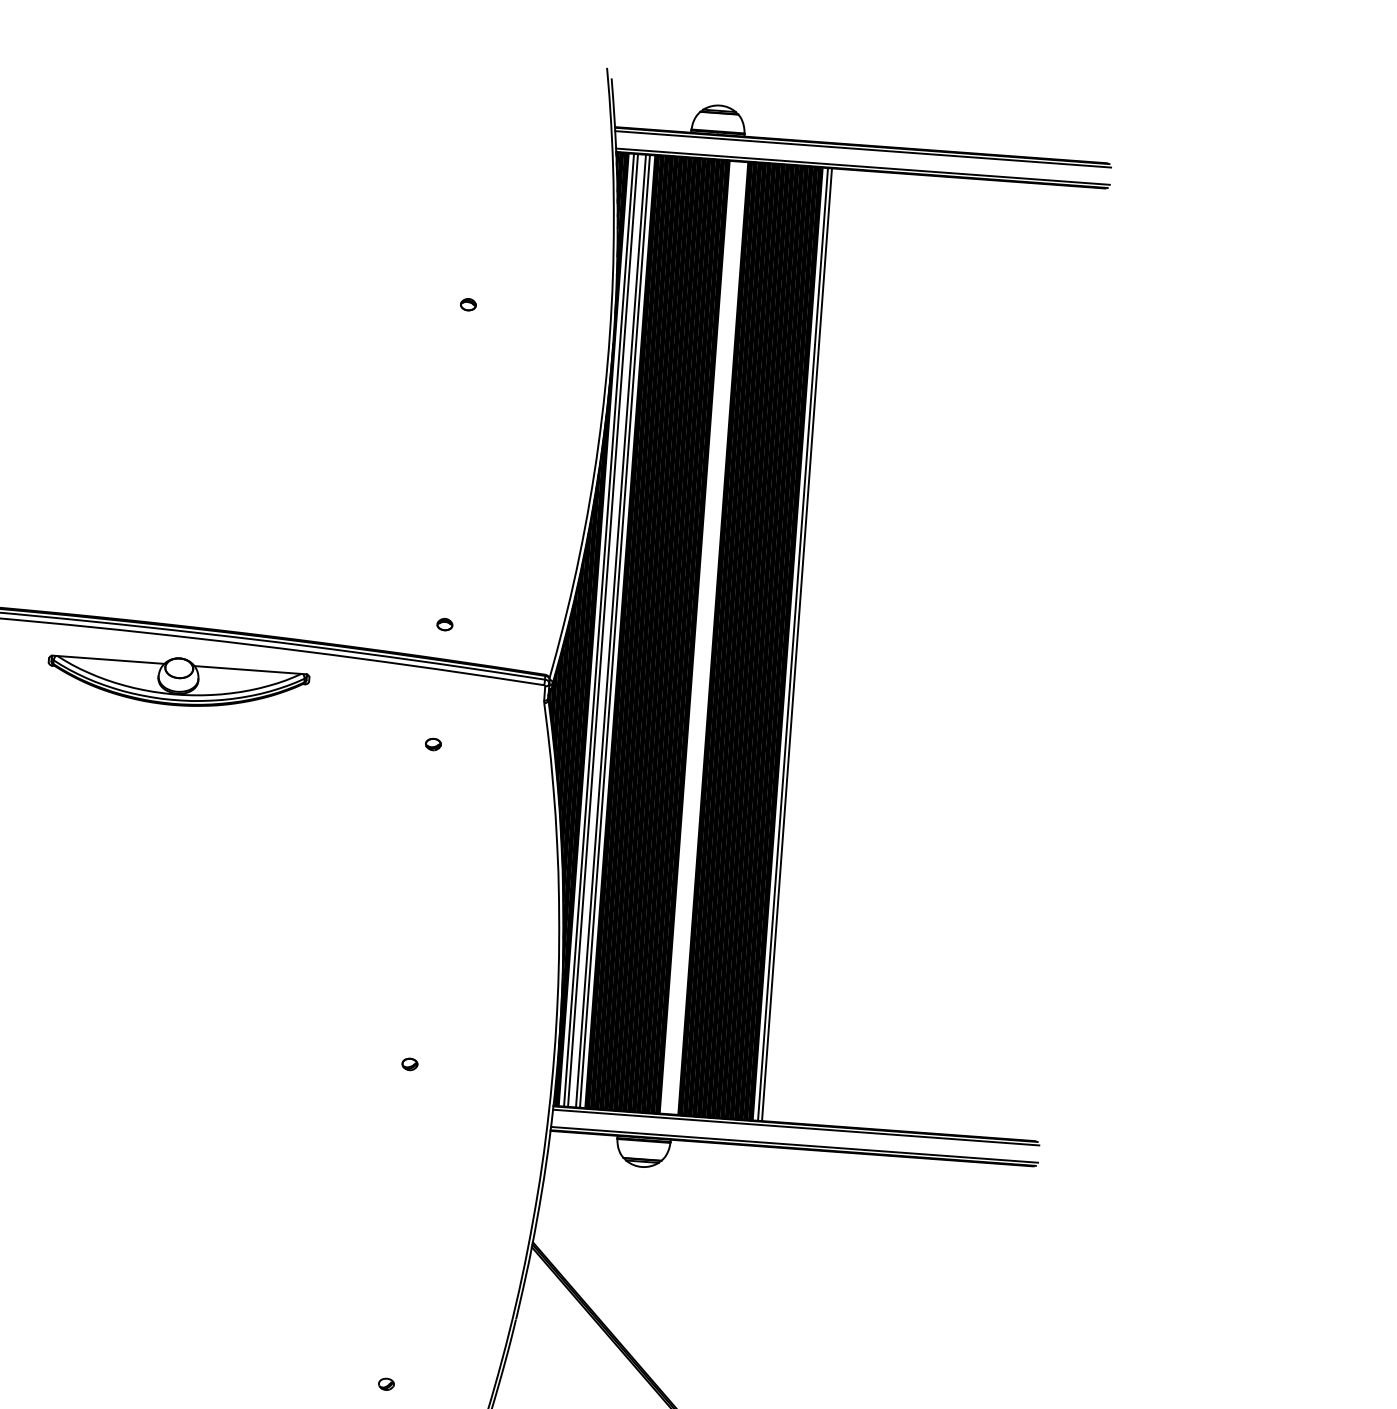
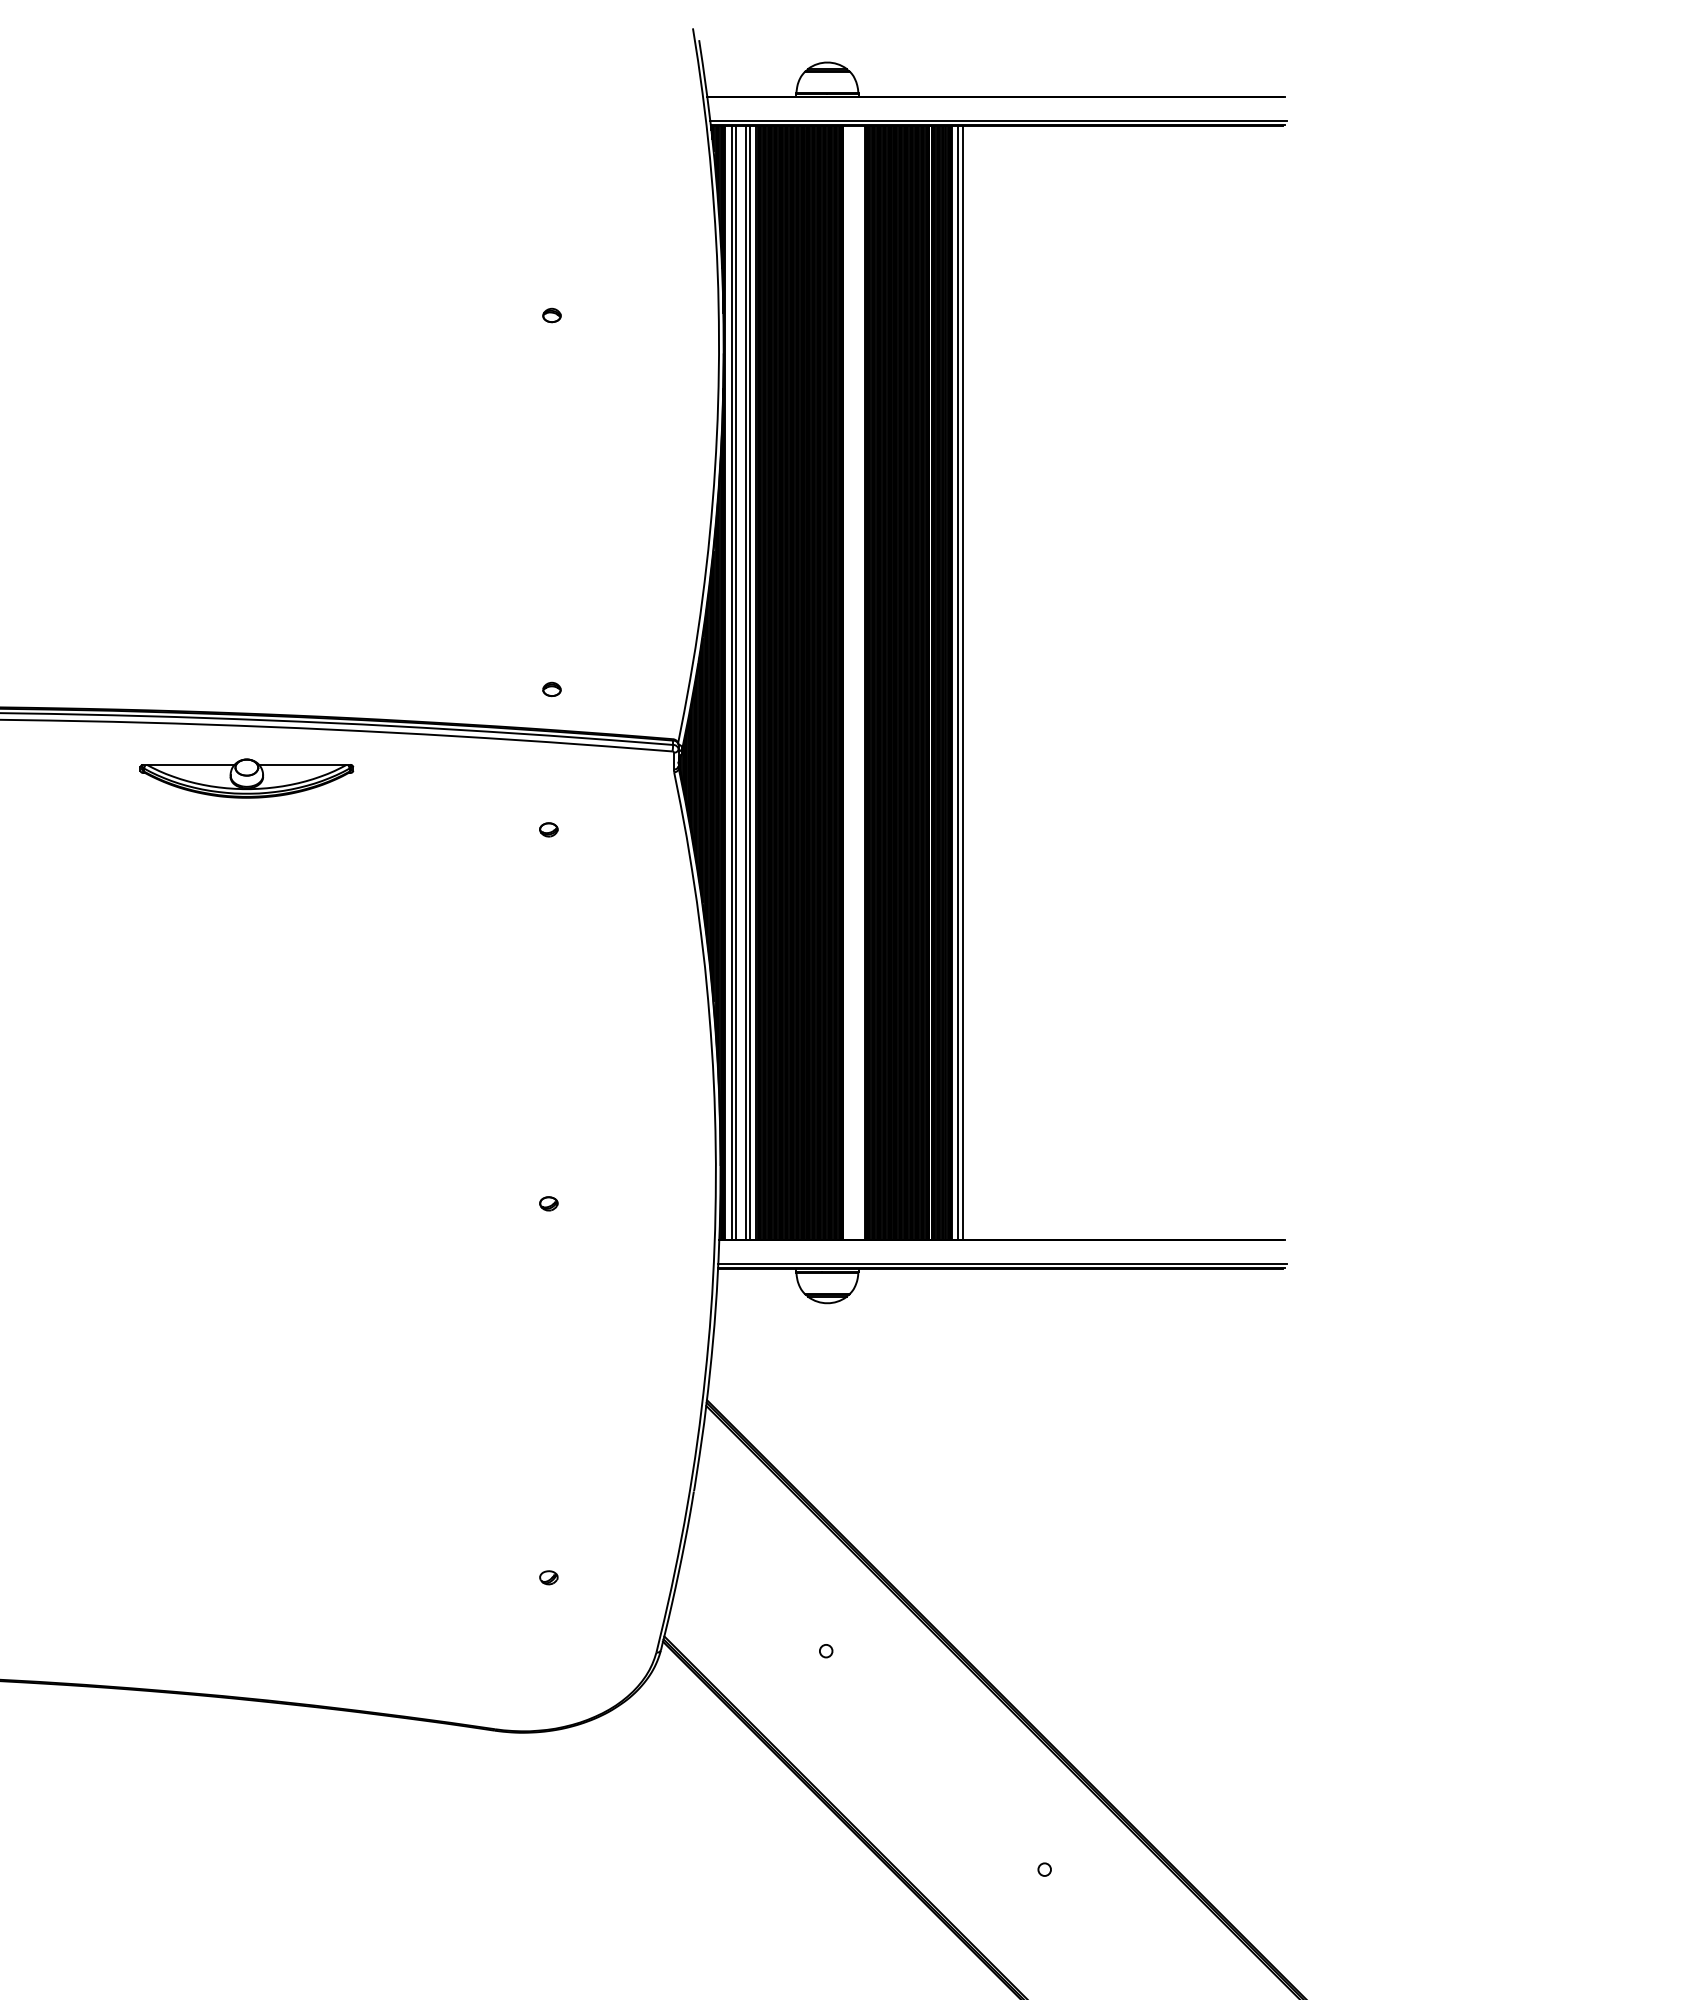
line: (863, 149) -> (997, 101), removed
part: (178, 681) -> (246, 778), size x0.7
line: (796, 1127) -> (1003, 1244), removed

